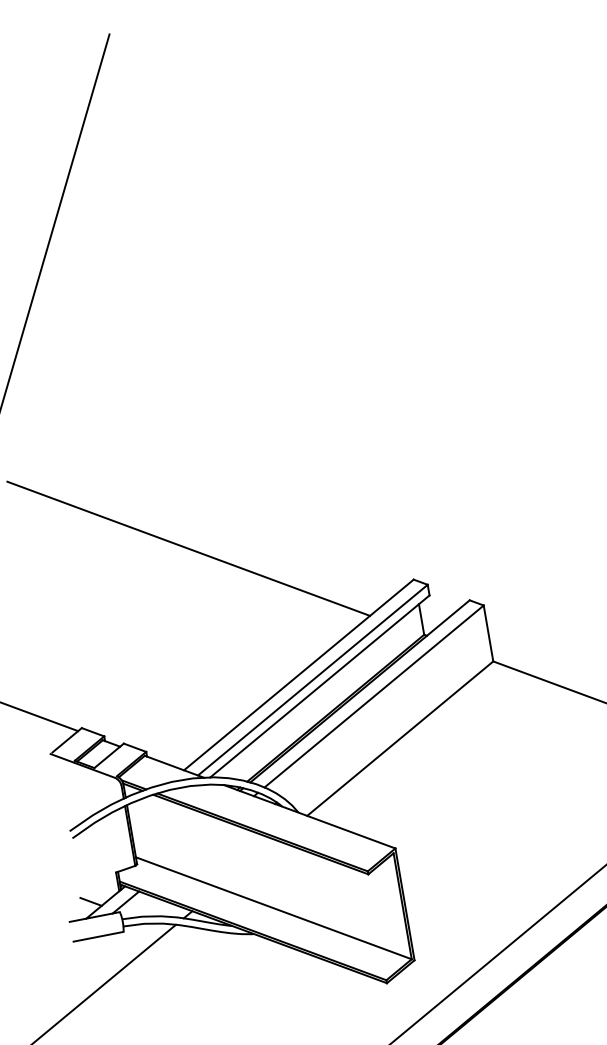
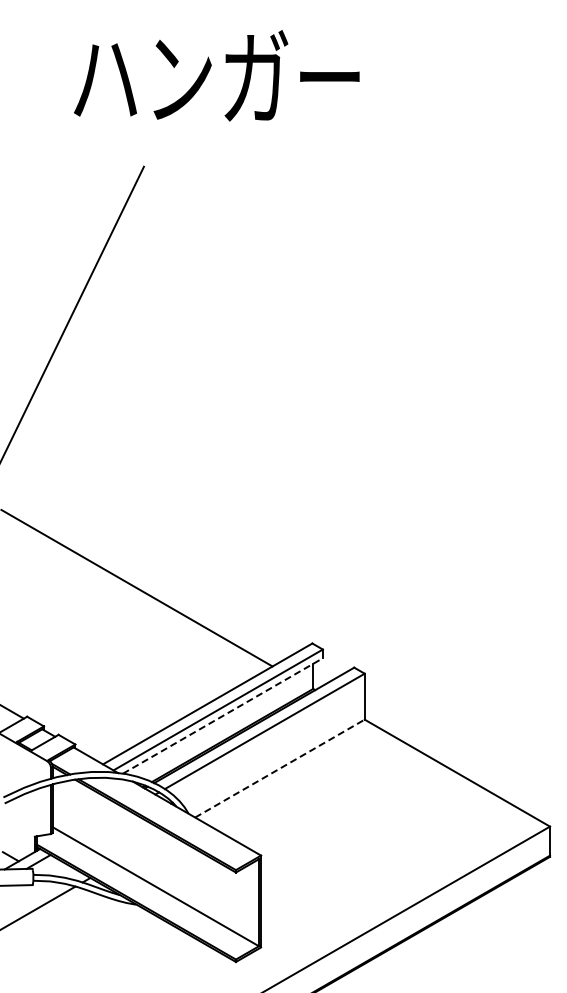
line: (320, 685) -> (223, 715), solid -> dashed
line: (399, 738) -> (279, 768), solid -> dashed

